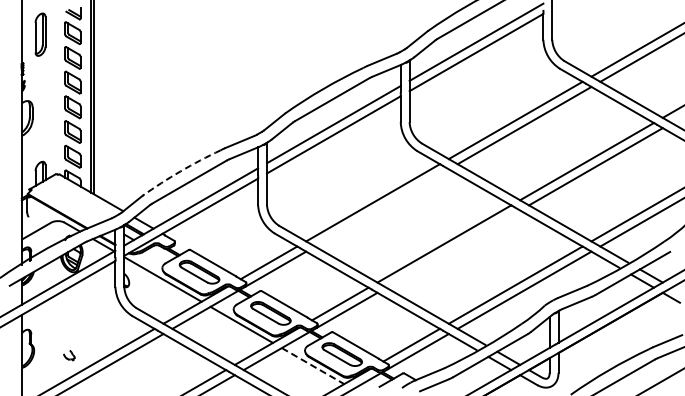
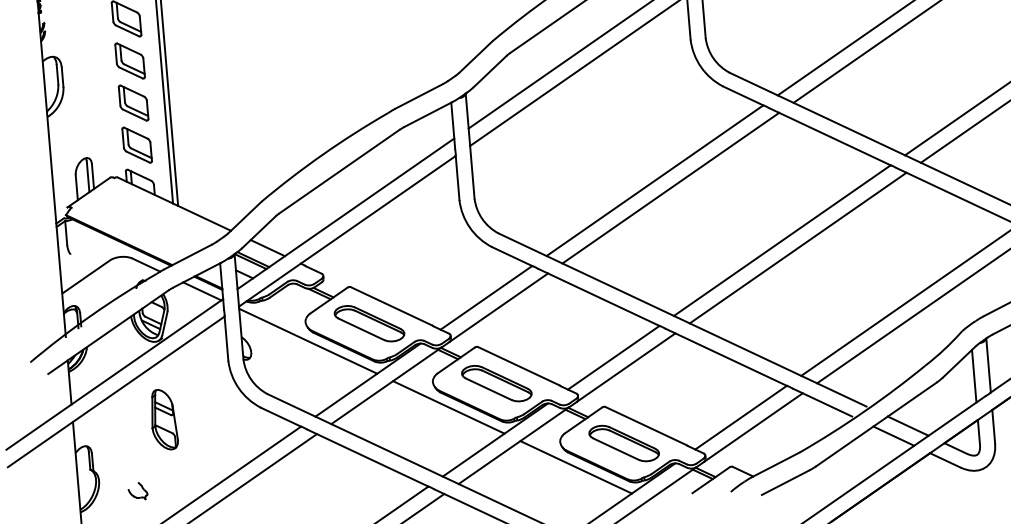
arc: (180, 171) -> (322, 154), dashed -> solid
line: (381, 207) -> (670, 187), added
line: (453, 248) -> (798, 247), added
part: (74, 317) -> (162, 418), added
part: (69, 355) -> (138, 491), moved
line: (313, 366) -> (576, 467), dashed -> solid

